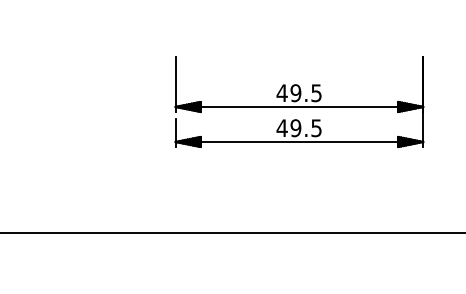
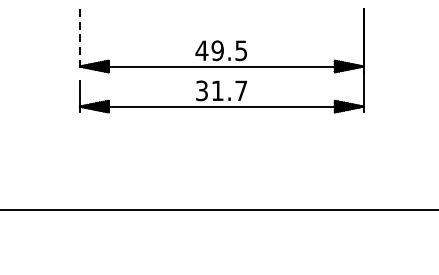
line: (175, 84) -> (79, 40), solid -> dashed
text: (298, 128) -> (220, 91), 49.5 -> 31.7

